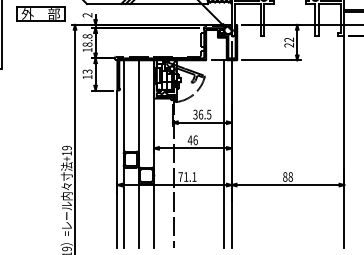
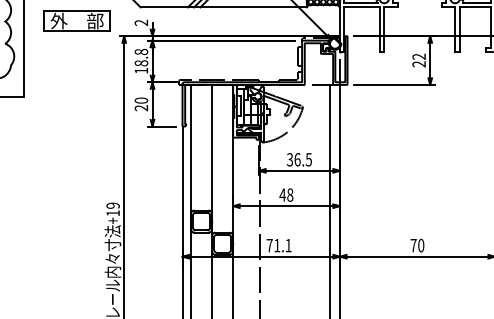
text: (87, 74) -> (141, 104), 13 -> 20
text: (195, 139) -> (290, 193), 46 -> 48
text: (287, 176) -> (416, 244), 88 -> 70

